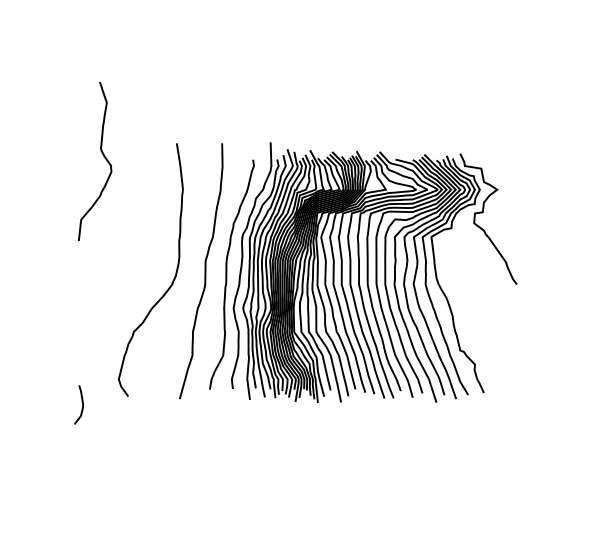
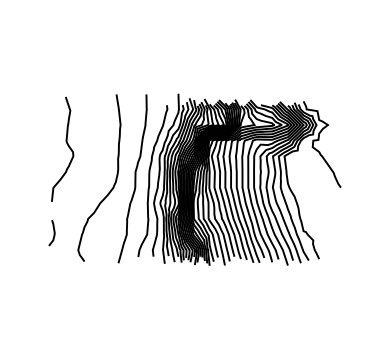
curve: (101, 154) -> (66, 144), moved
curve: (81, 405) -> (53, 233), moved

